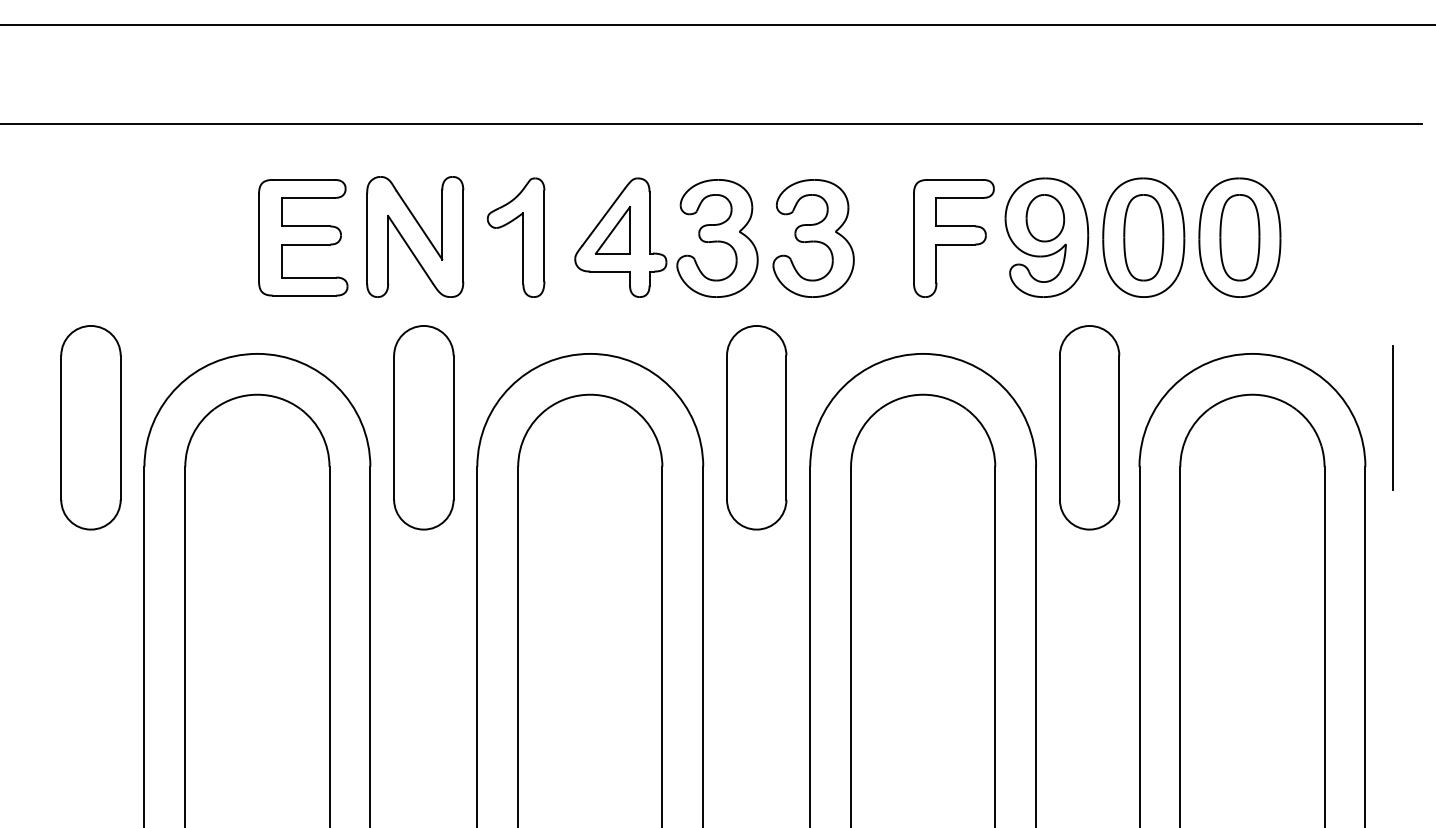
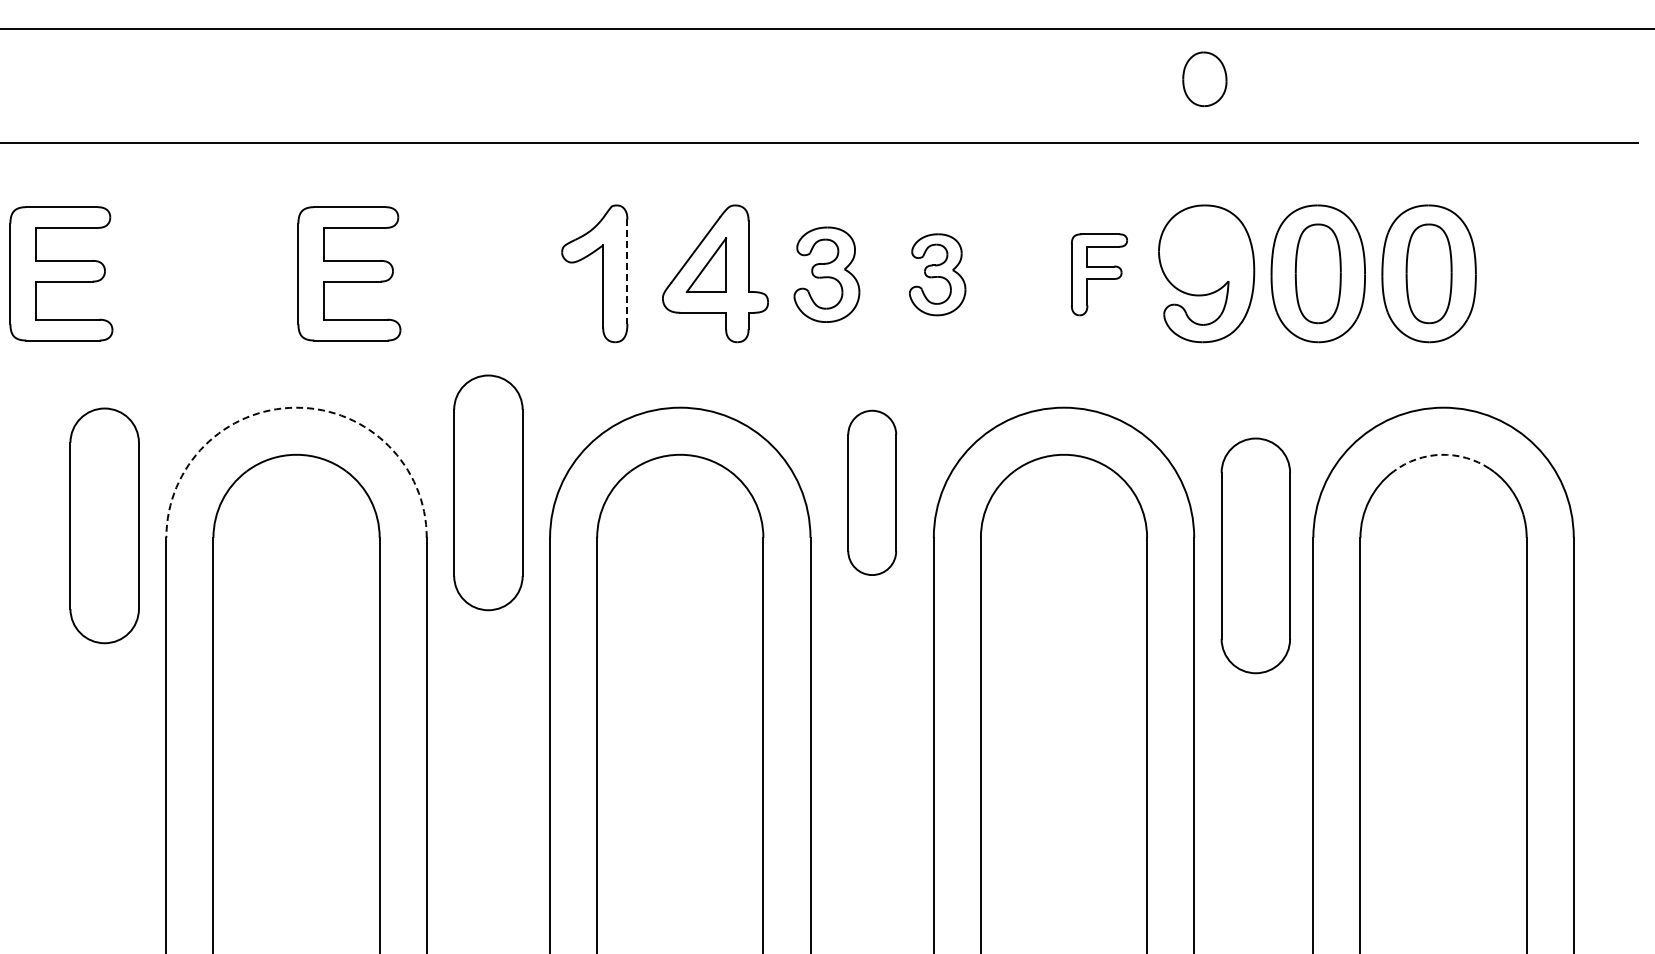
part: (1045, 217) -> (1204, 78), moved
part: (415, 236) -> (478, 272), removed
line: (544, 236) -> (627, 272), solid -> dashed
part: (53, 237) -> (61, 273), added
part: (717, 238) -> (826, 274), size x0.7
part: (813, 238) -> (937, 274), size x0.6
part: (953, 238) -> (1099, 274), size x0.6
arc: (257, 353) -> (296, 407), solid -> dashed
arc: (1250, 394) -> (1441, 454), solid -> dashed
line: (1392, 417) -> (1605, 481), removed
part: (90, 427) -> (104, 525), moved
part: (757, 427) -> (872, 492), size x0.7
part: (1089, 427) -> (1255, 555), moved

